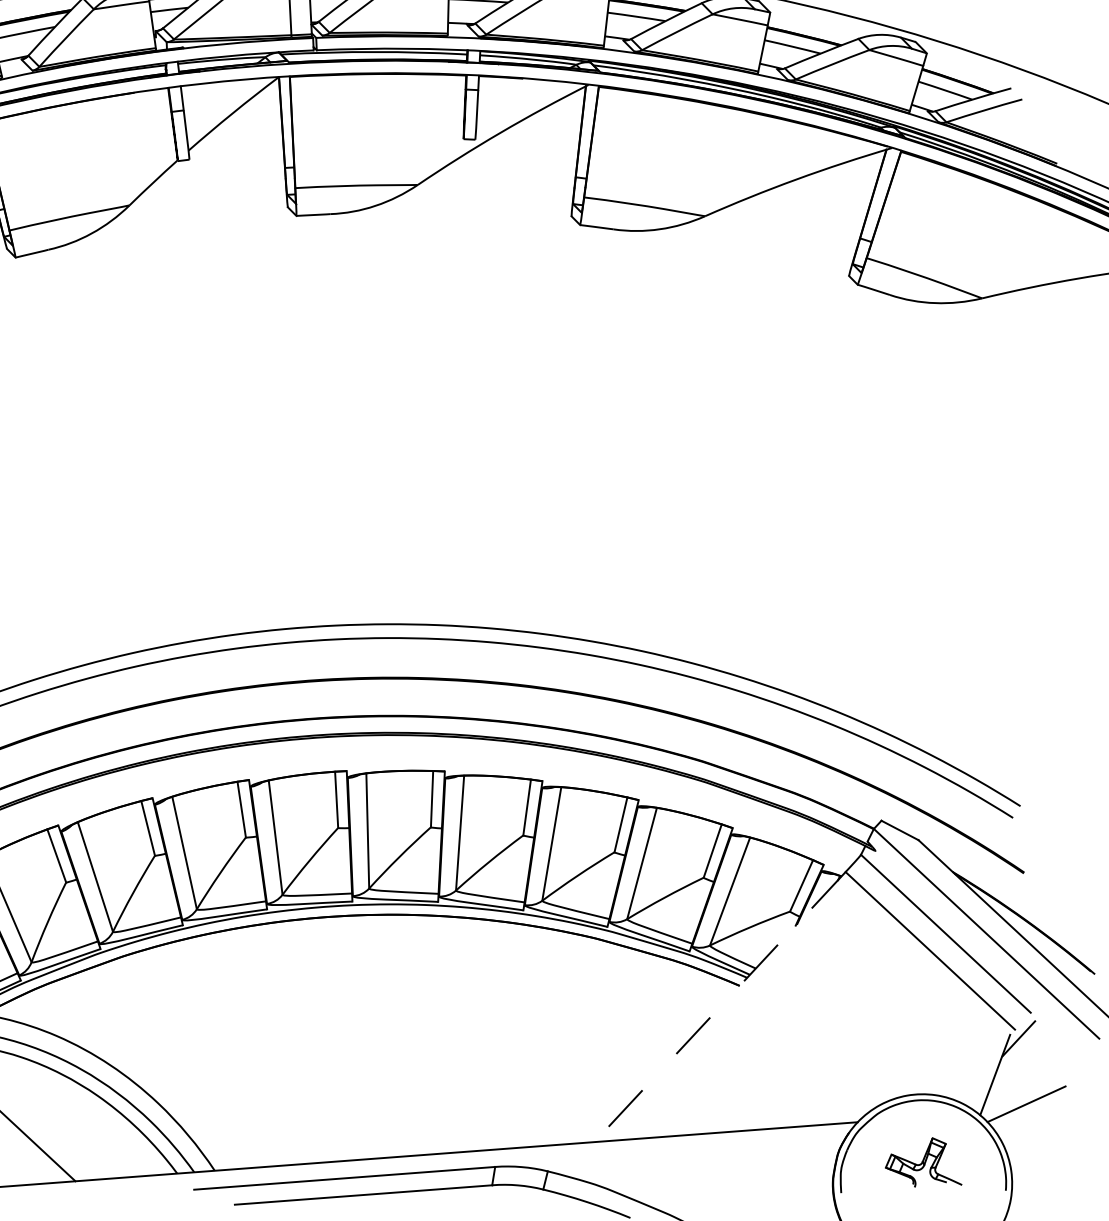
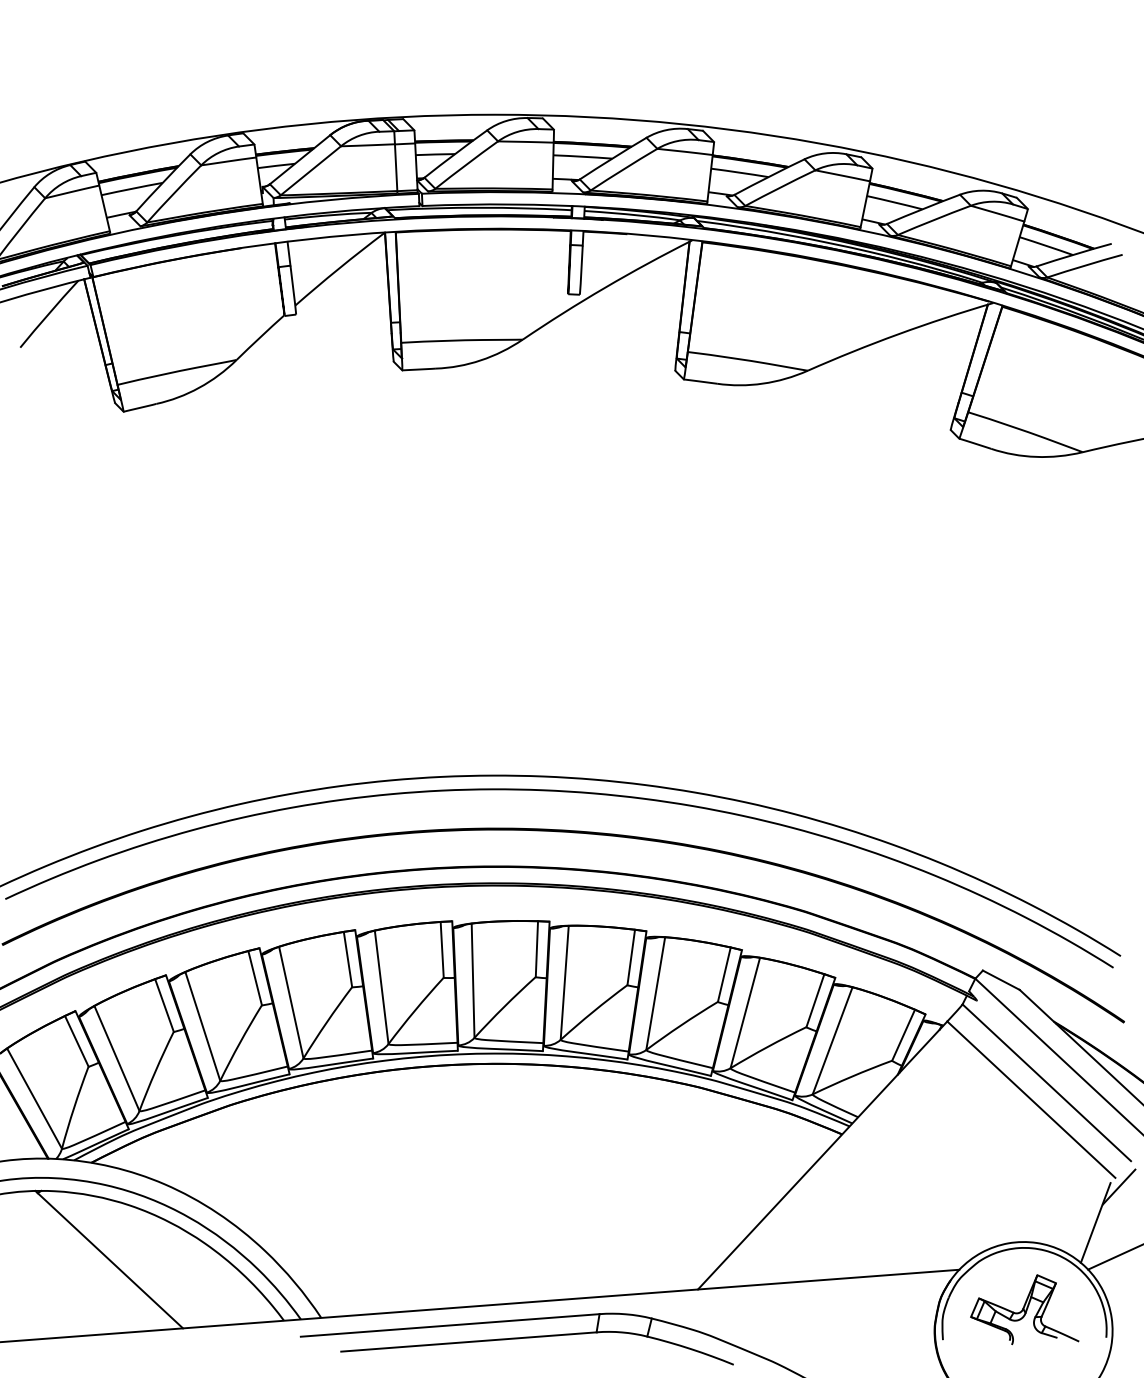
line: (719, 1007) -> (822, 1155), dashed -> solid
part: (923, 1162) -> (1024, 1309), size x1.43

